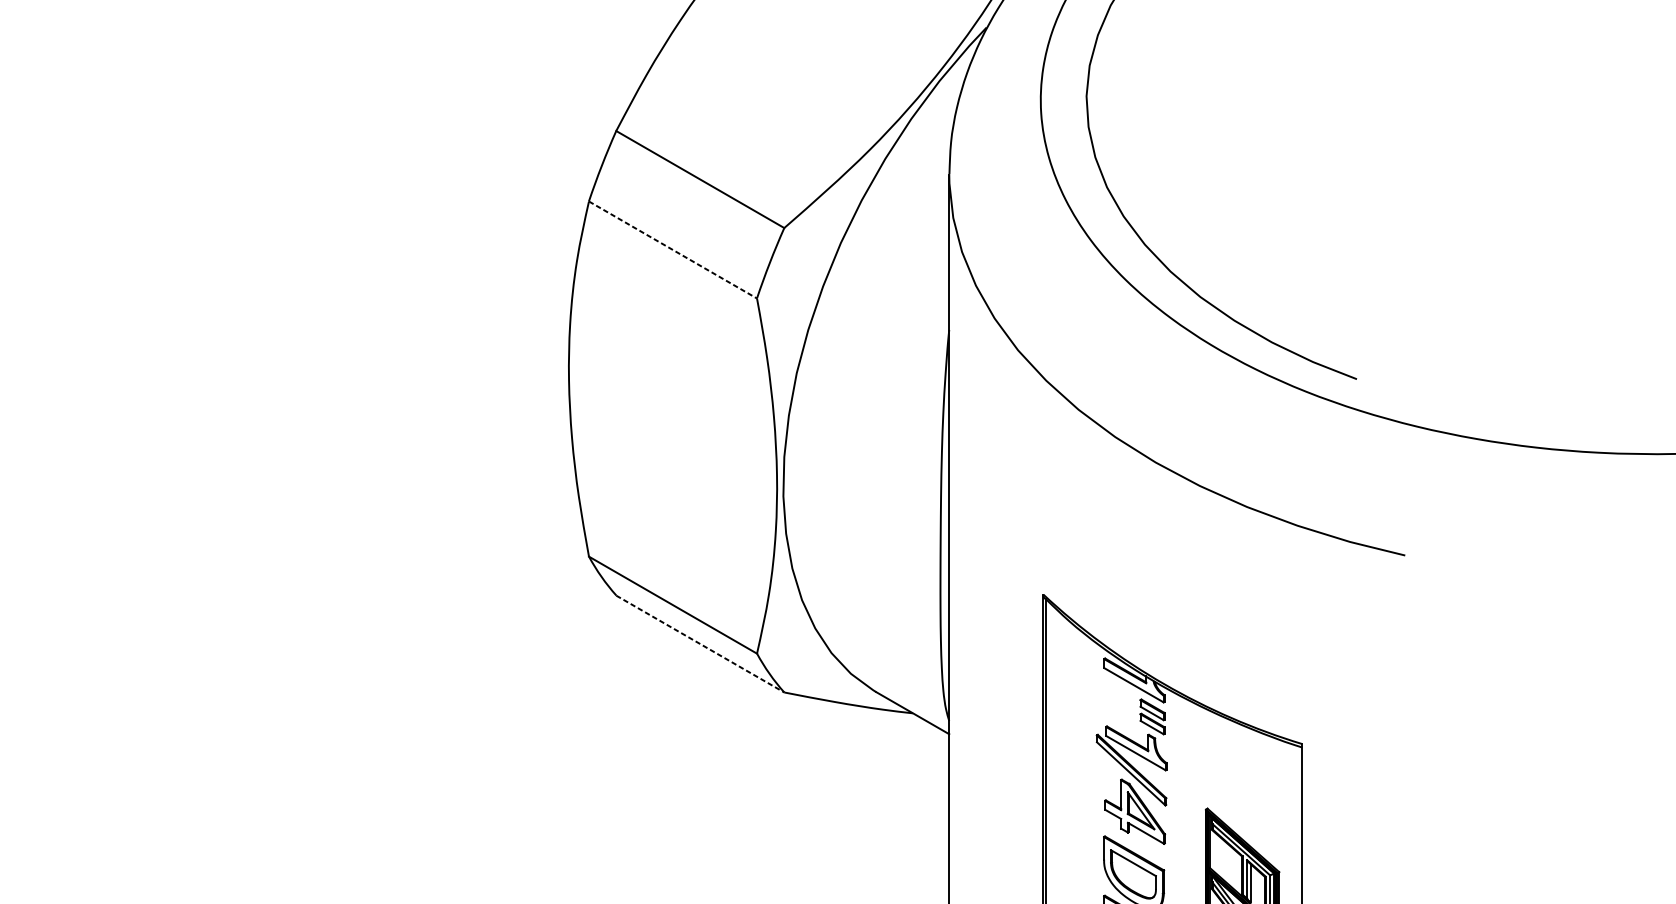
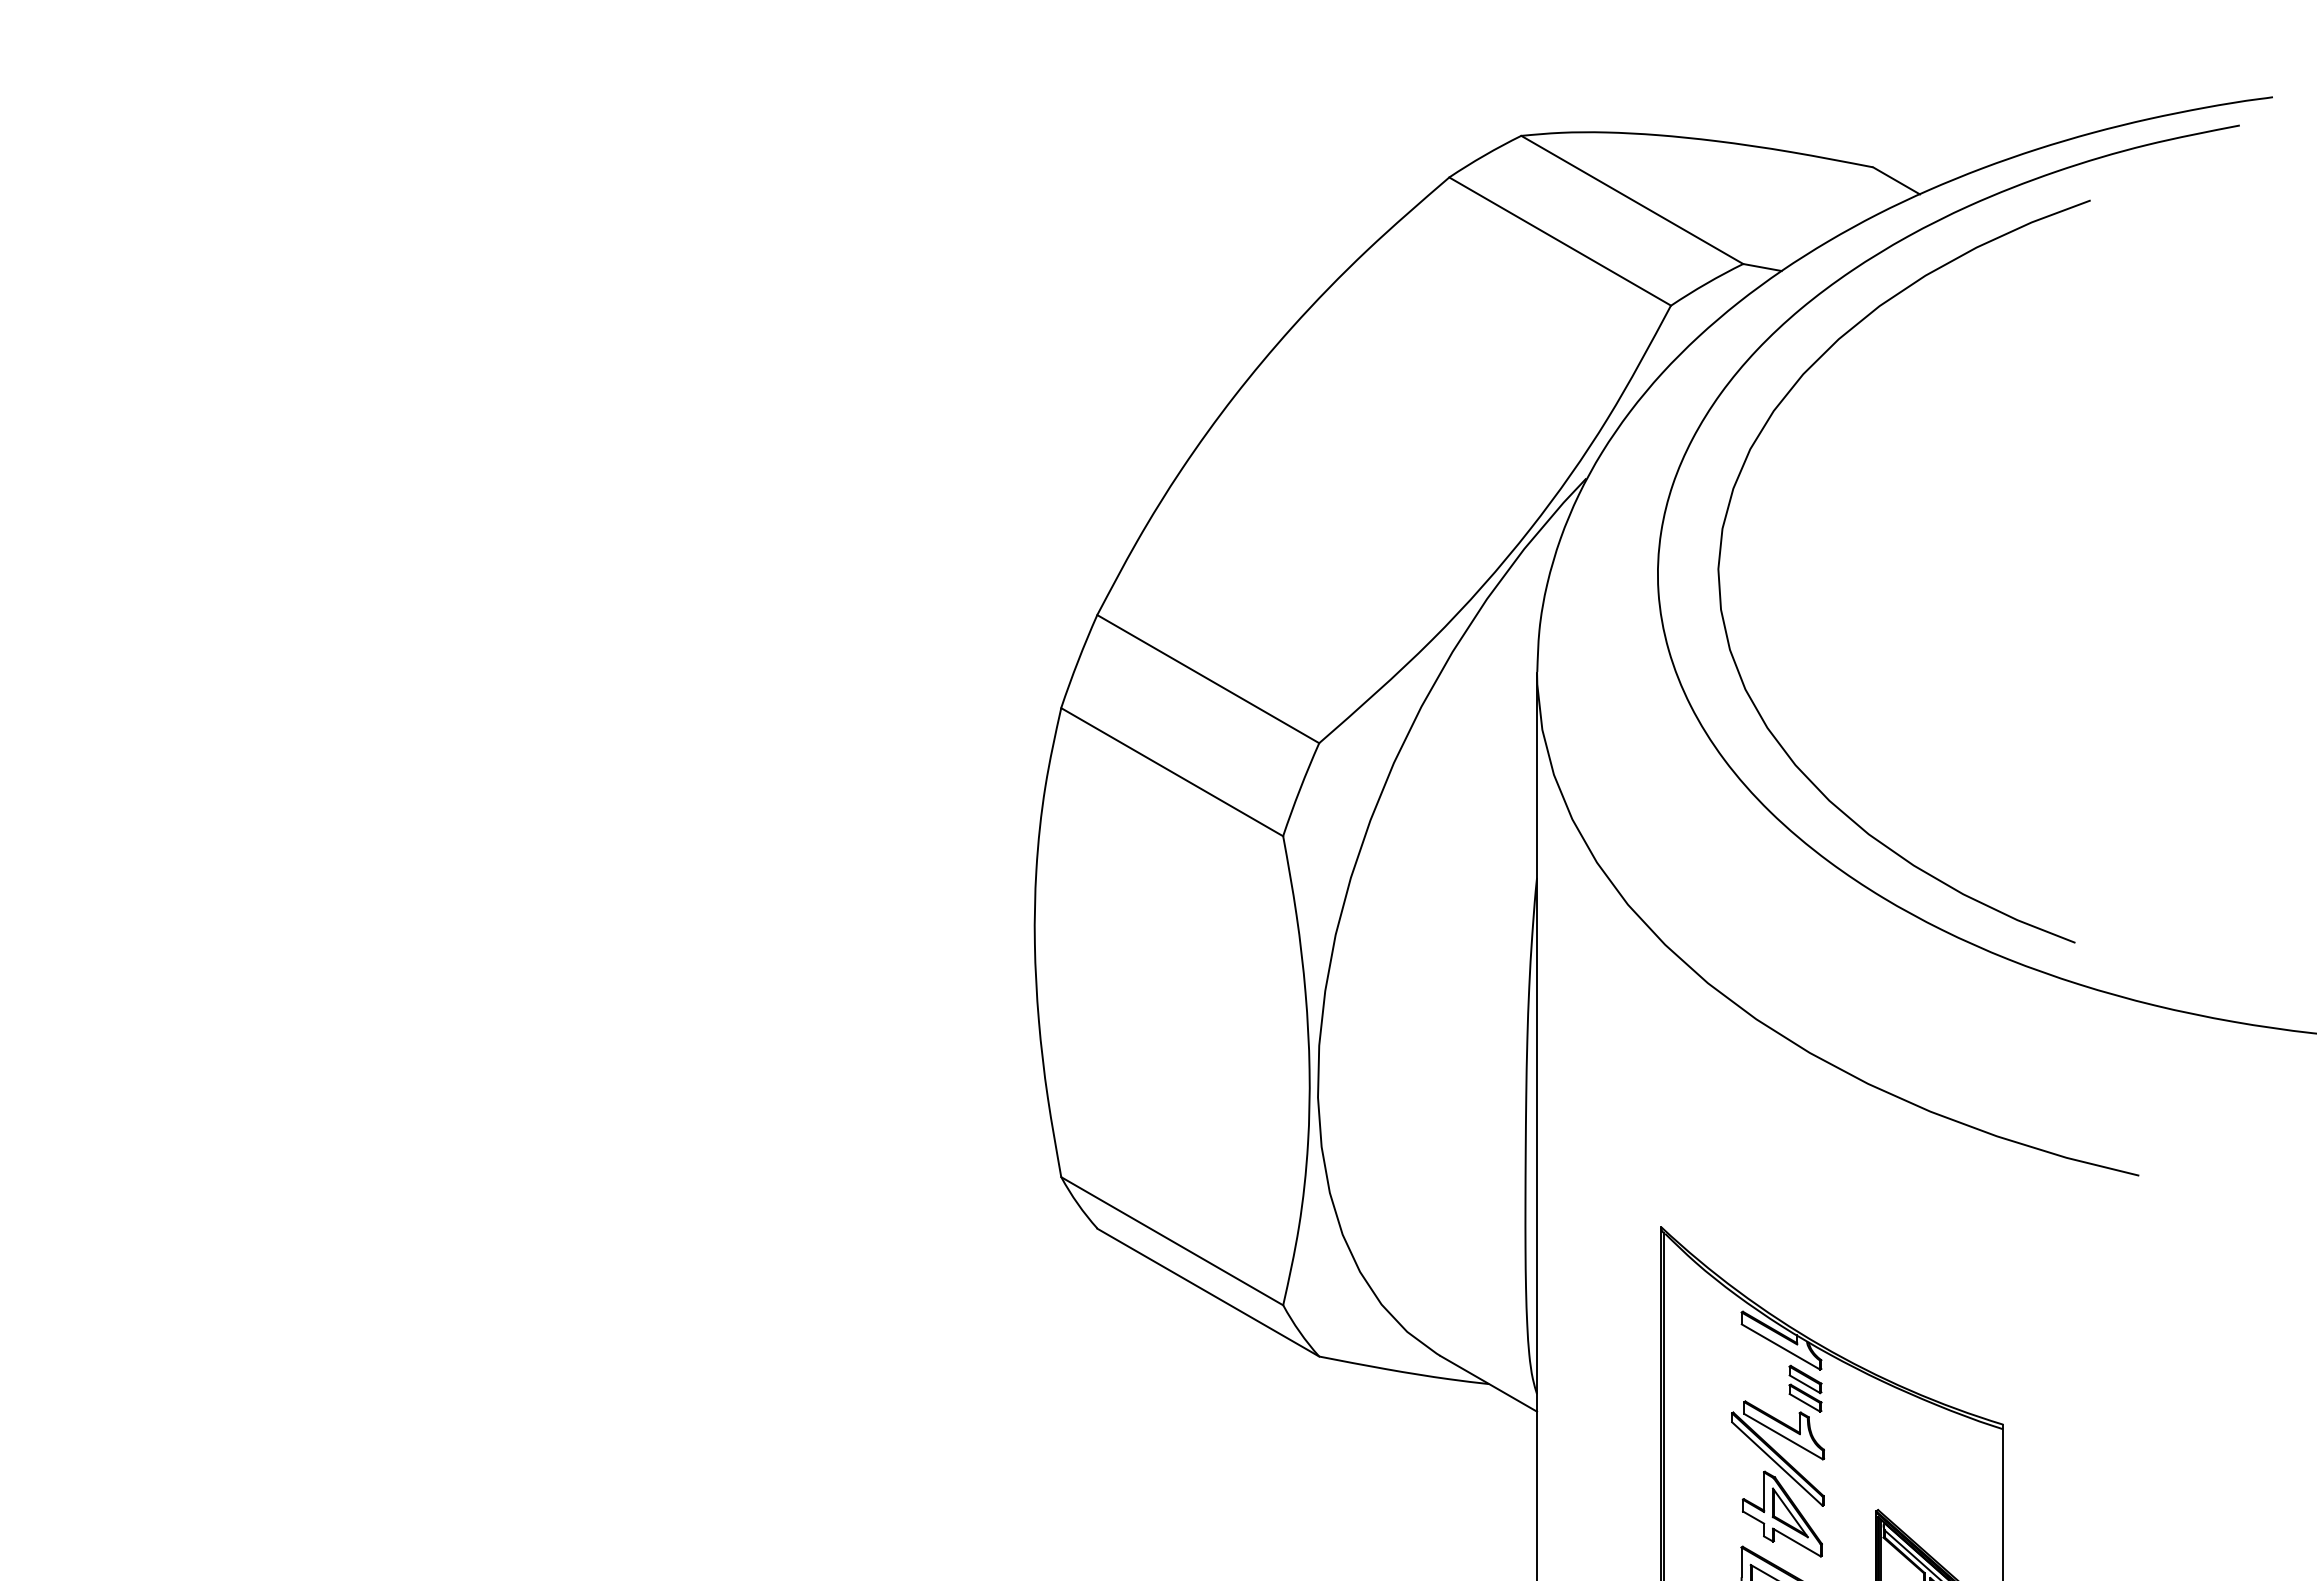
line: (673, 250) -> (1172, 772), dashed -> solid
line: (700, 643) -> (1208, 1292), dashed -> solid

